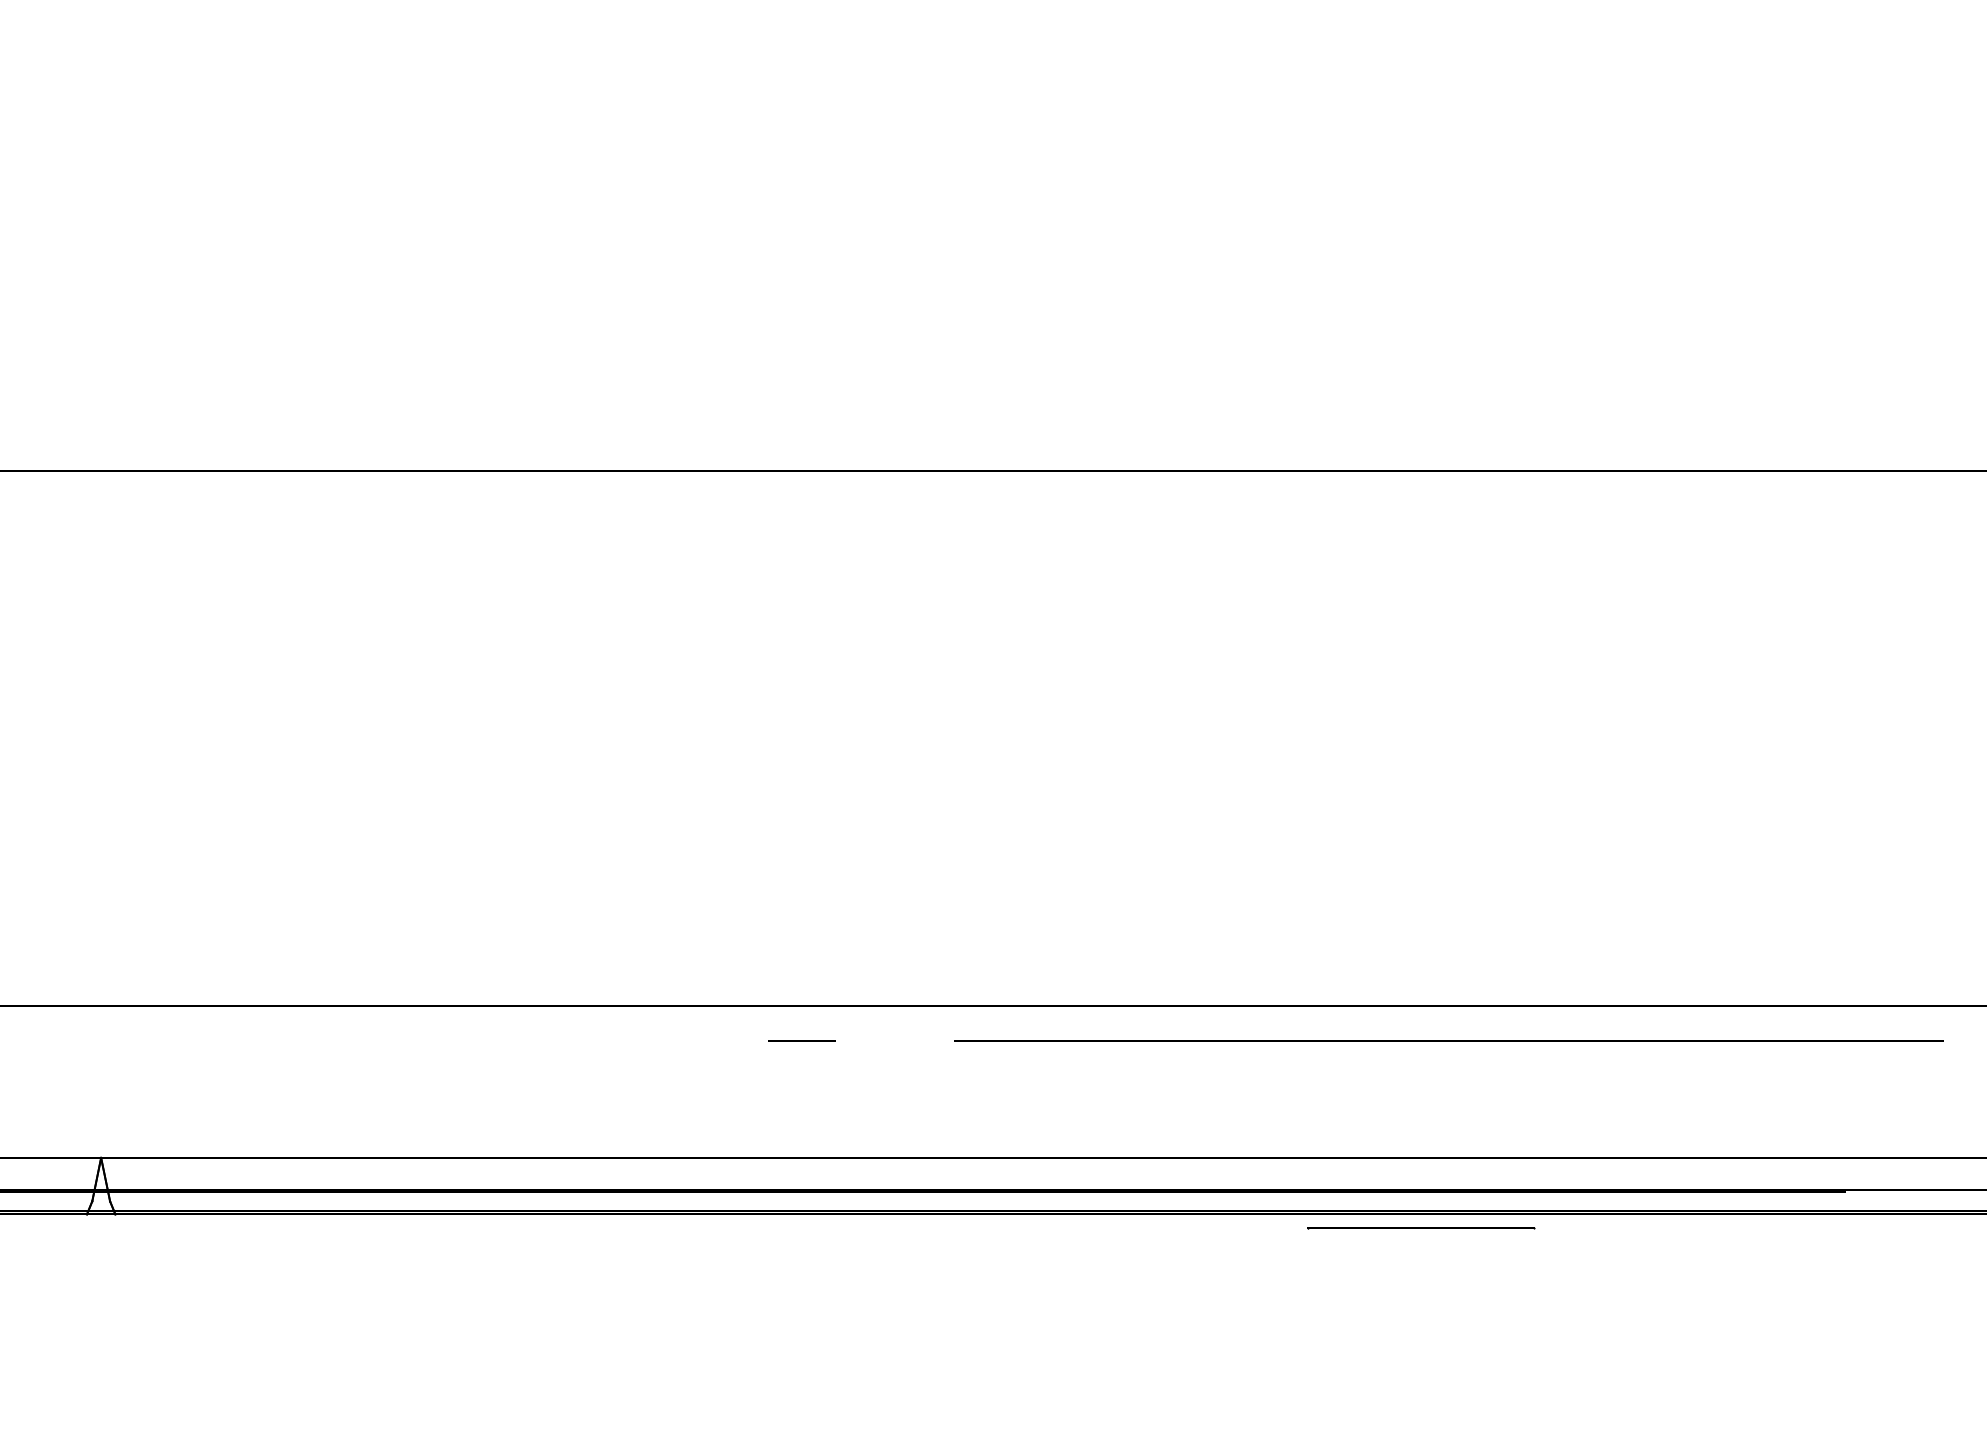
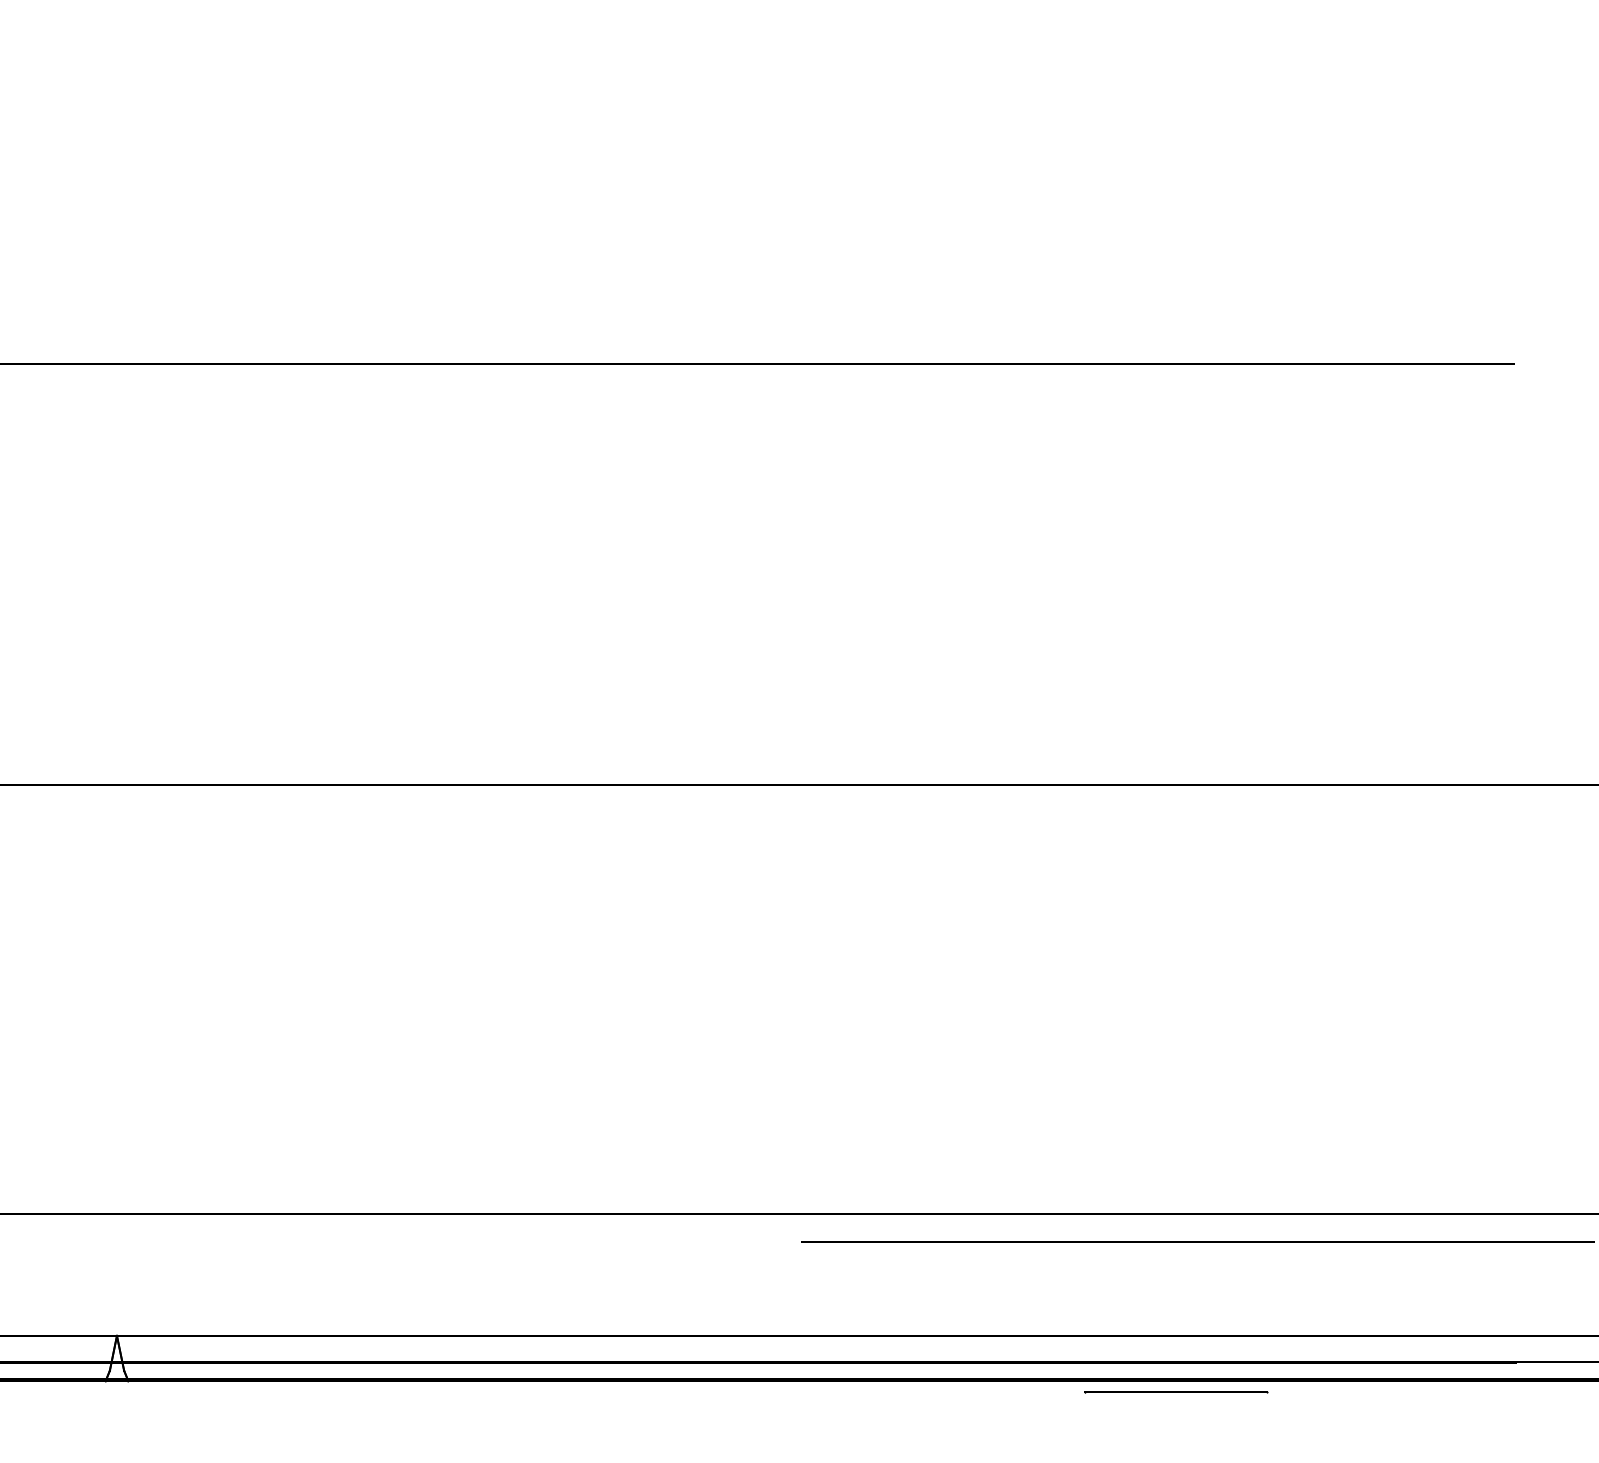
line: (802, 1040) -> (679, 1241), removed

